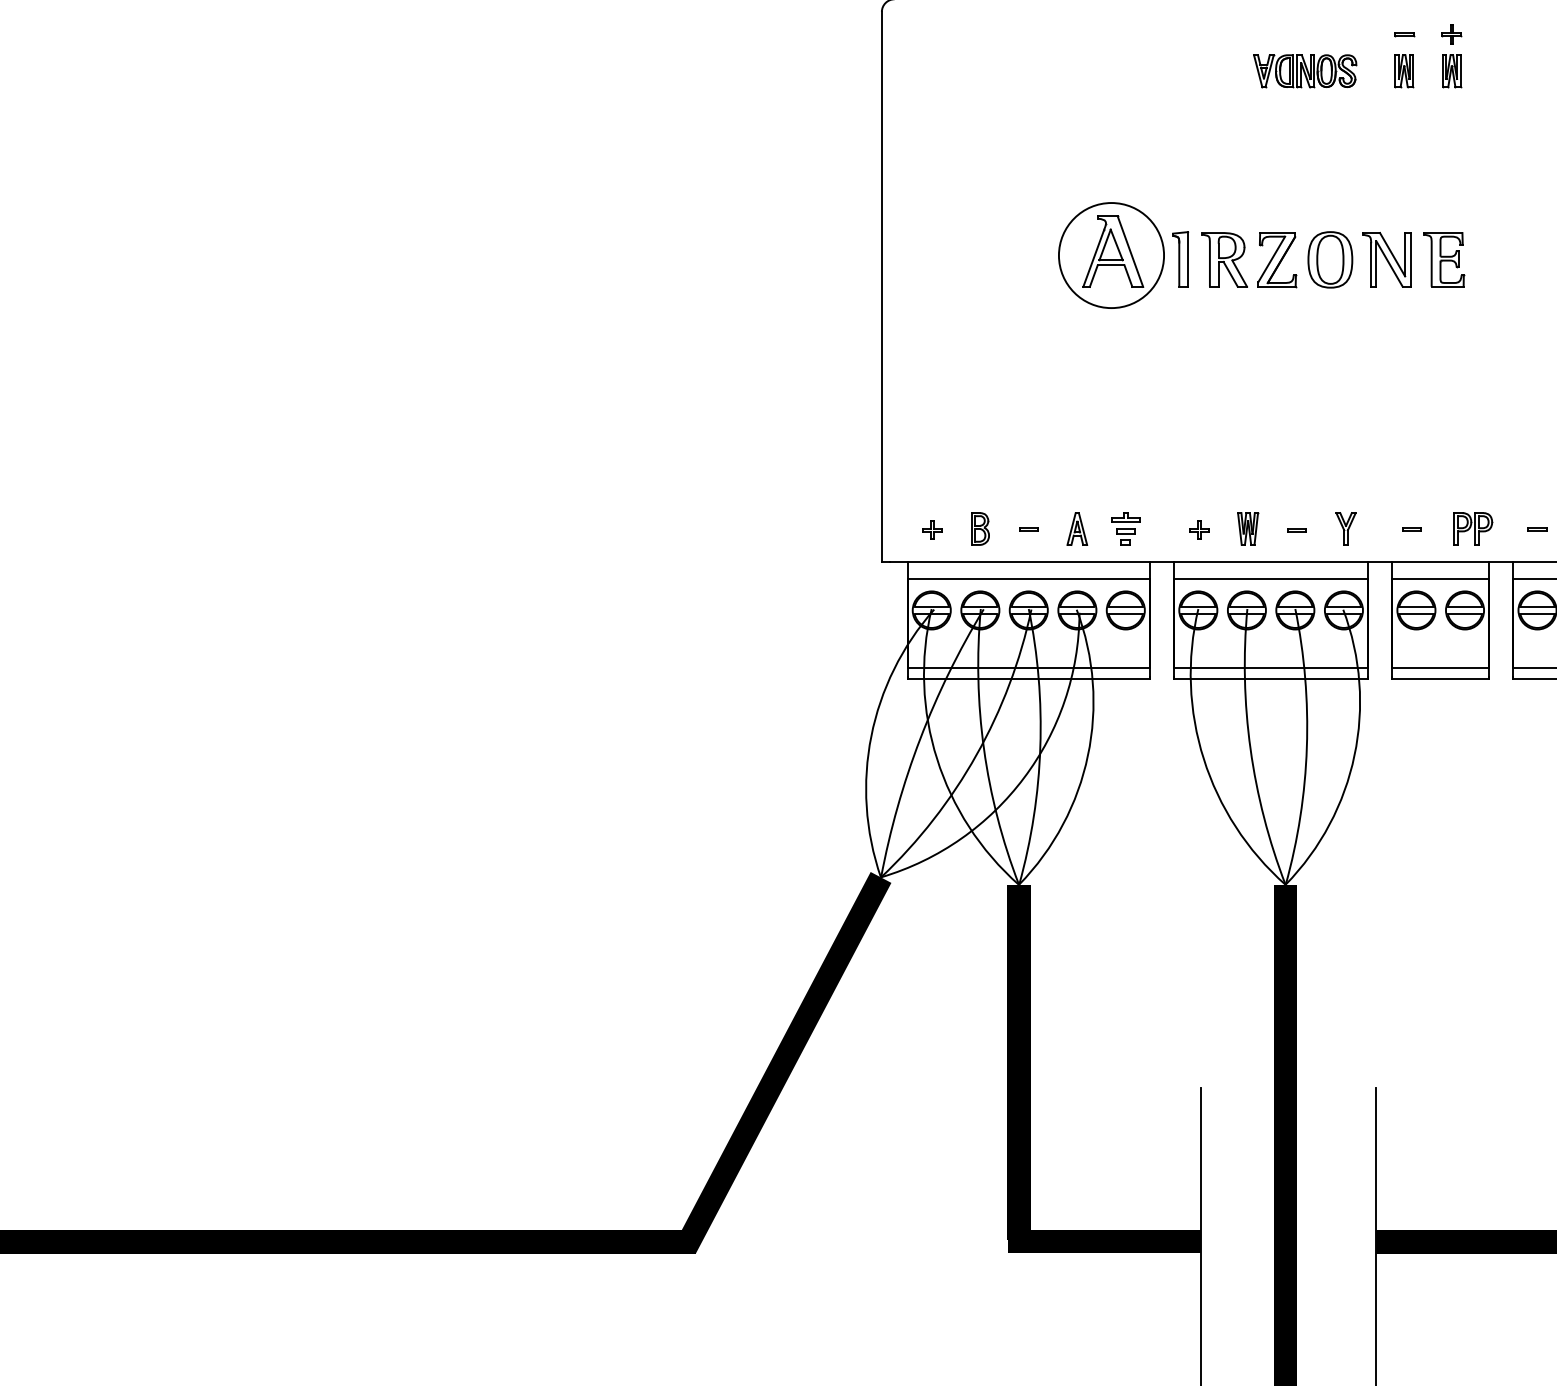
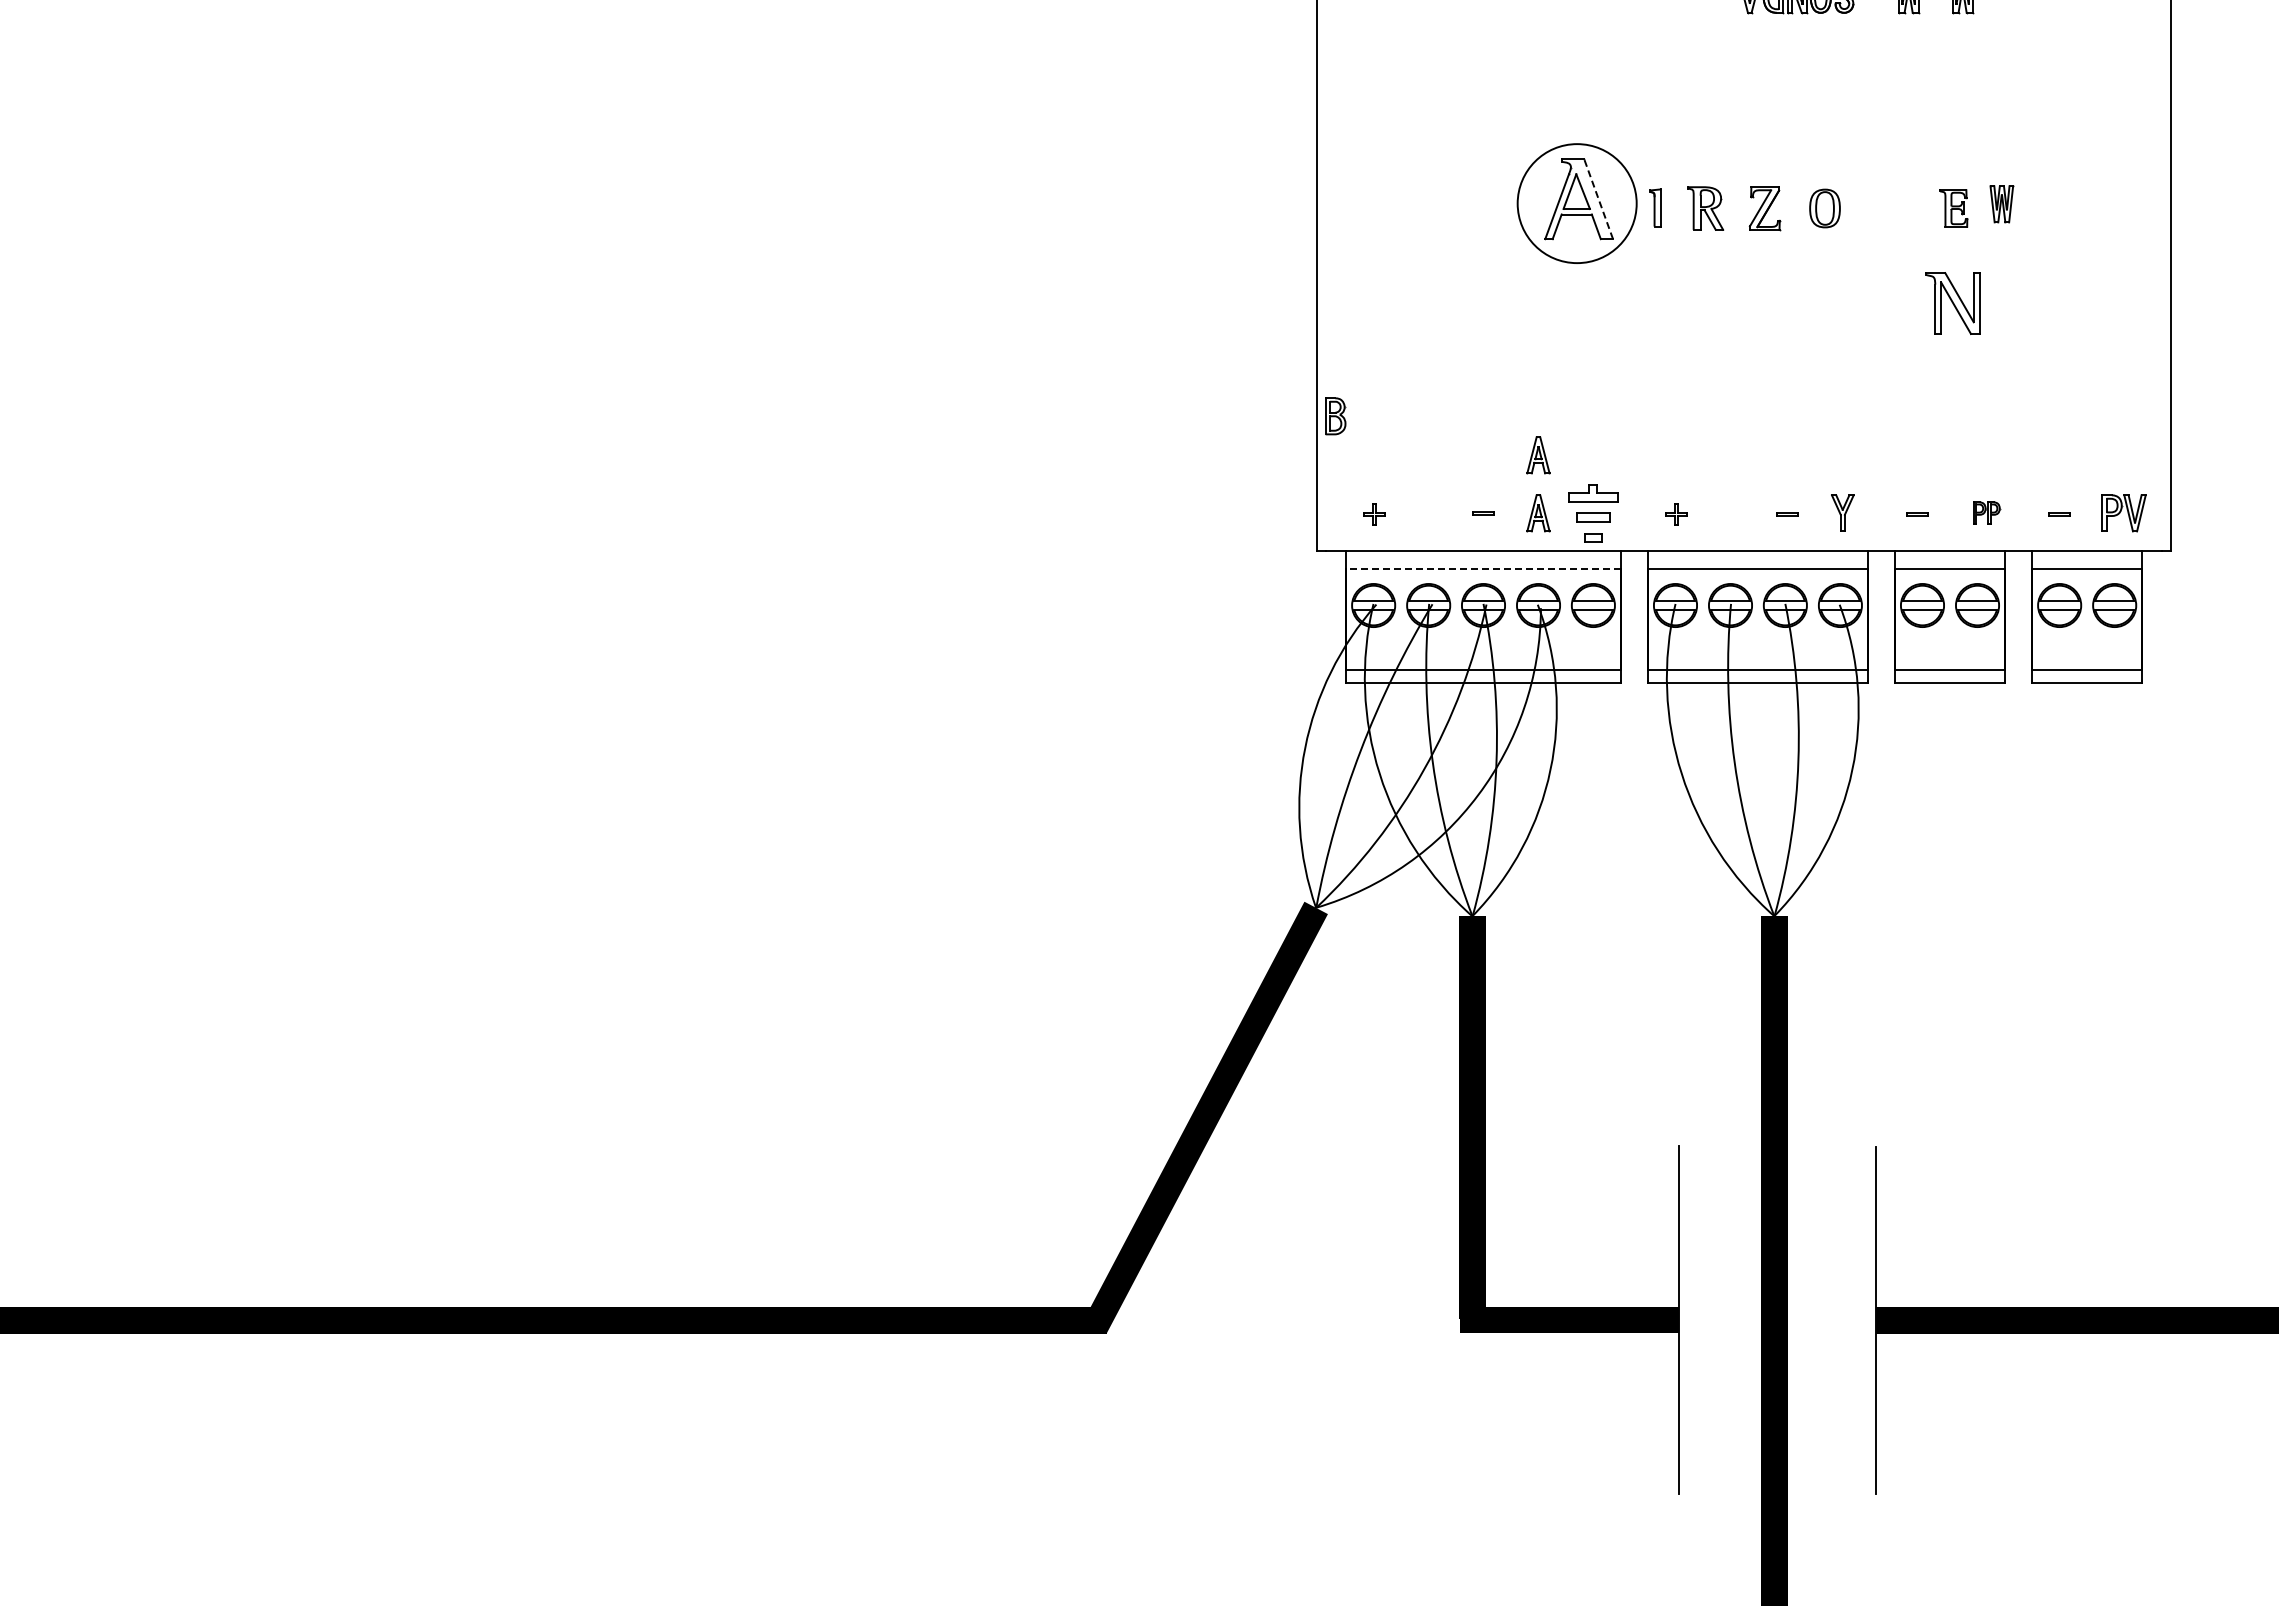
line: (1130, 251) -> (1598, 198), solid -> dashed
part: (1180, 258) -> (1655, 207), size x0.6
part: (1224, 259) -> (1705, 208), size x0.7
part: (1276, 259) -> (1764, 208), size x0.7
part: (1329, 259) -> (1824, 208), size x0.6
part: (1386, 259) -> (1952, 303), moved
part: (1443, 259) -> (1953, 208), size x0.6
part: (1077, 477) -> (1538, 455), added
part: (1125, 528) -> (1593, 512), size x1.6
part: (1472, 528) -> (1986, 512), size x0.6
part: (980, 529) -> (1335, 416), moved
part: (1247, 529) -> (2001, 204), moved
line: (1028, 578) -> (1483, 569), solid -> dashed

